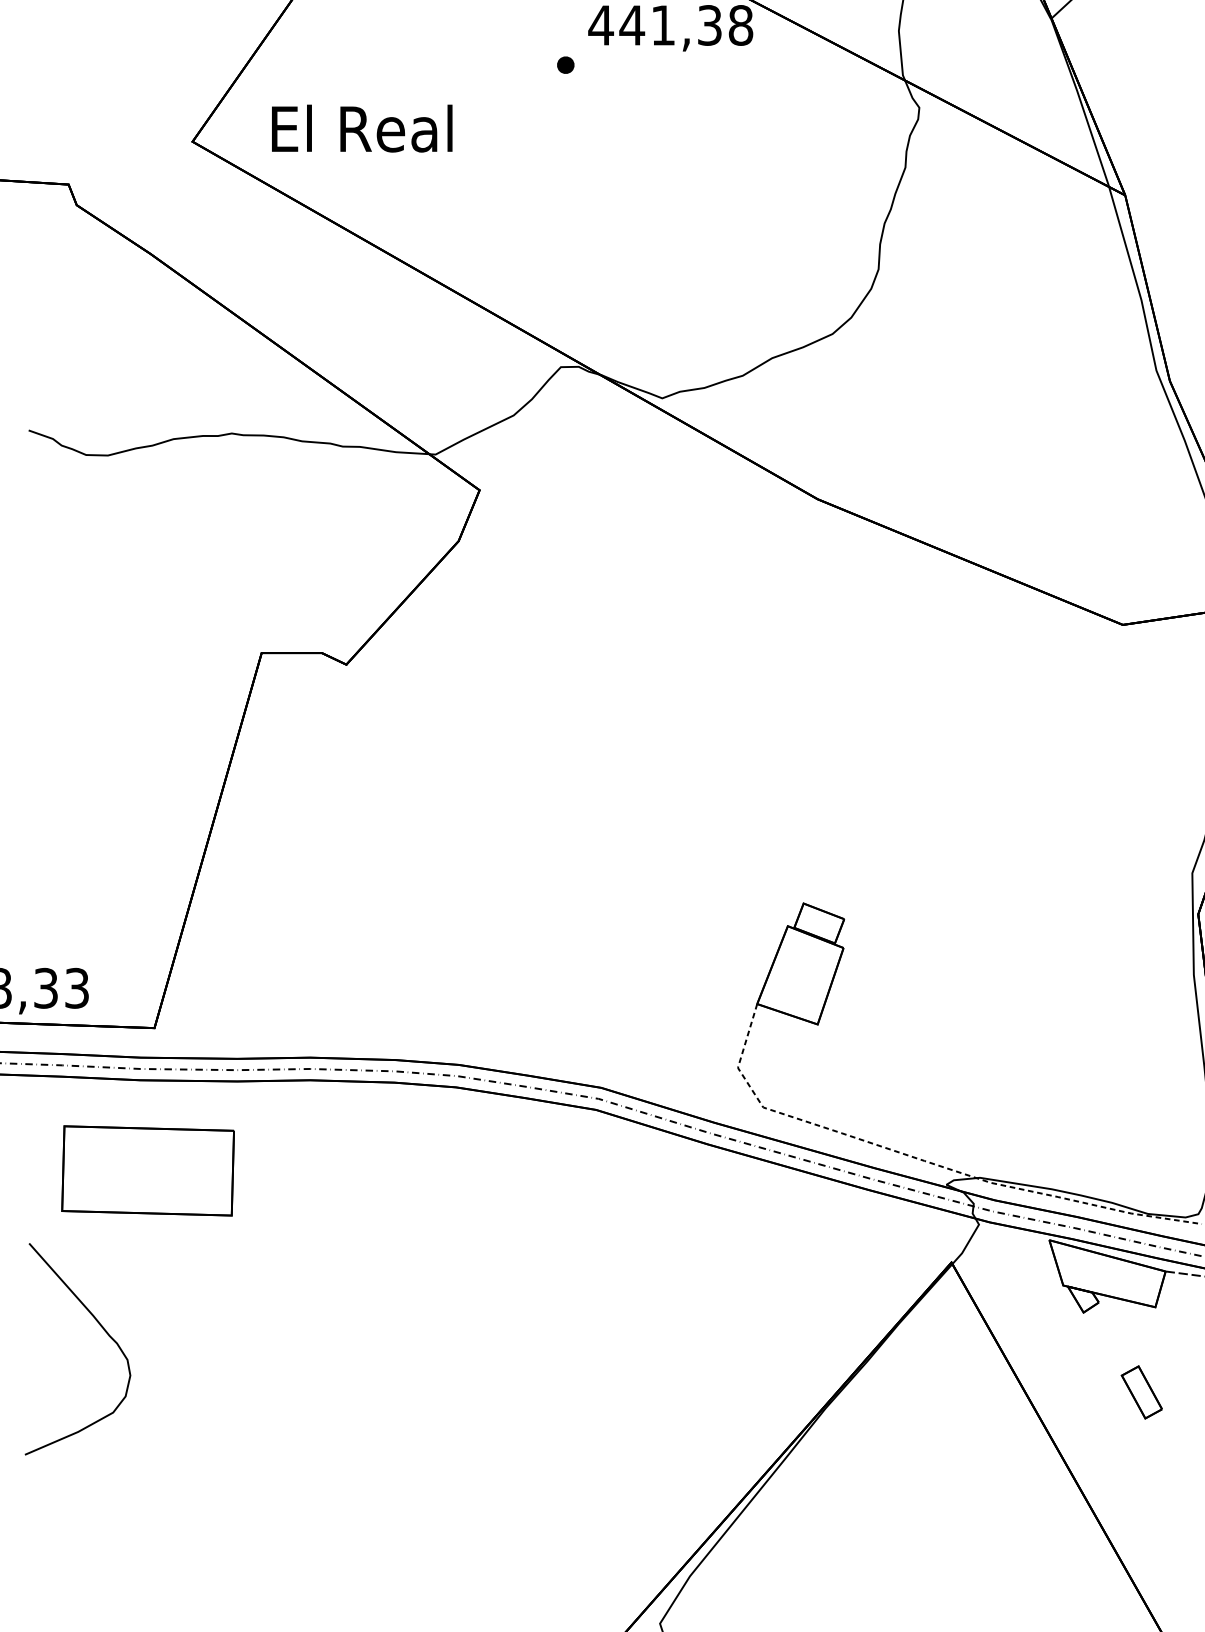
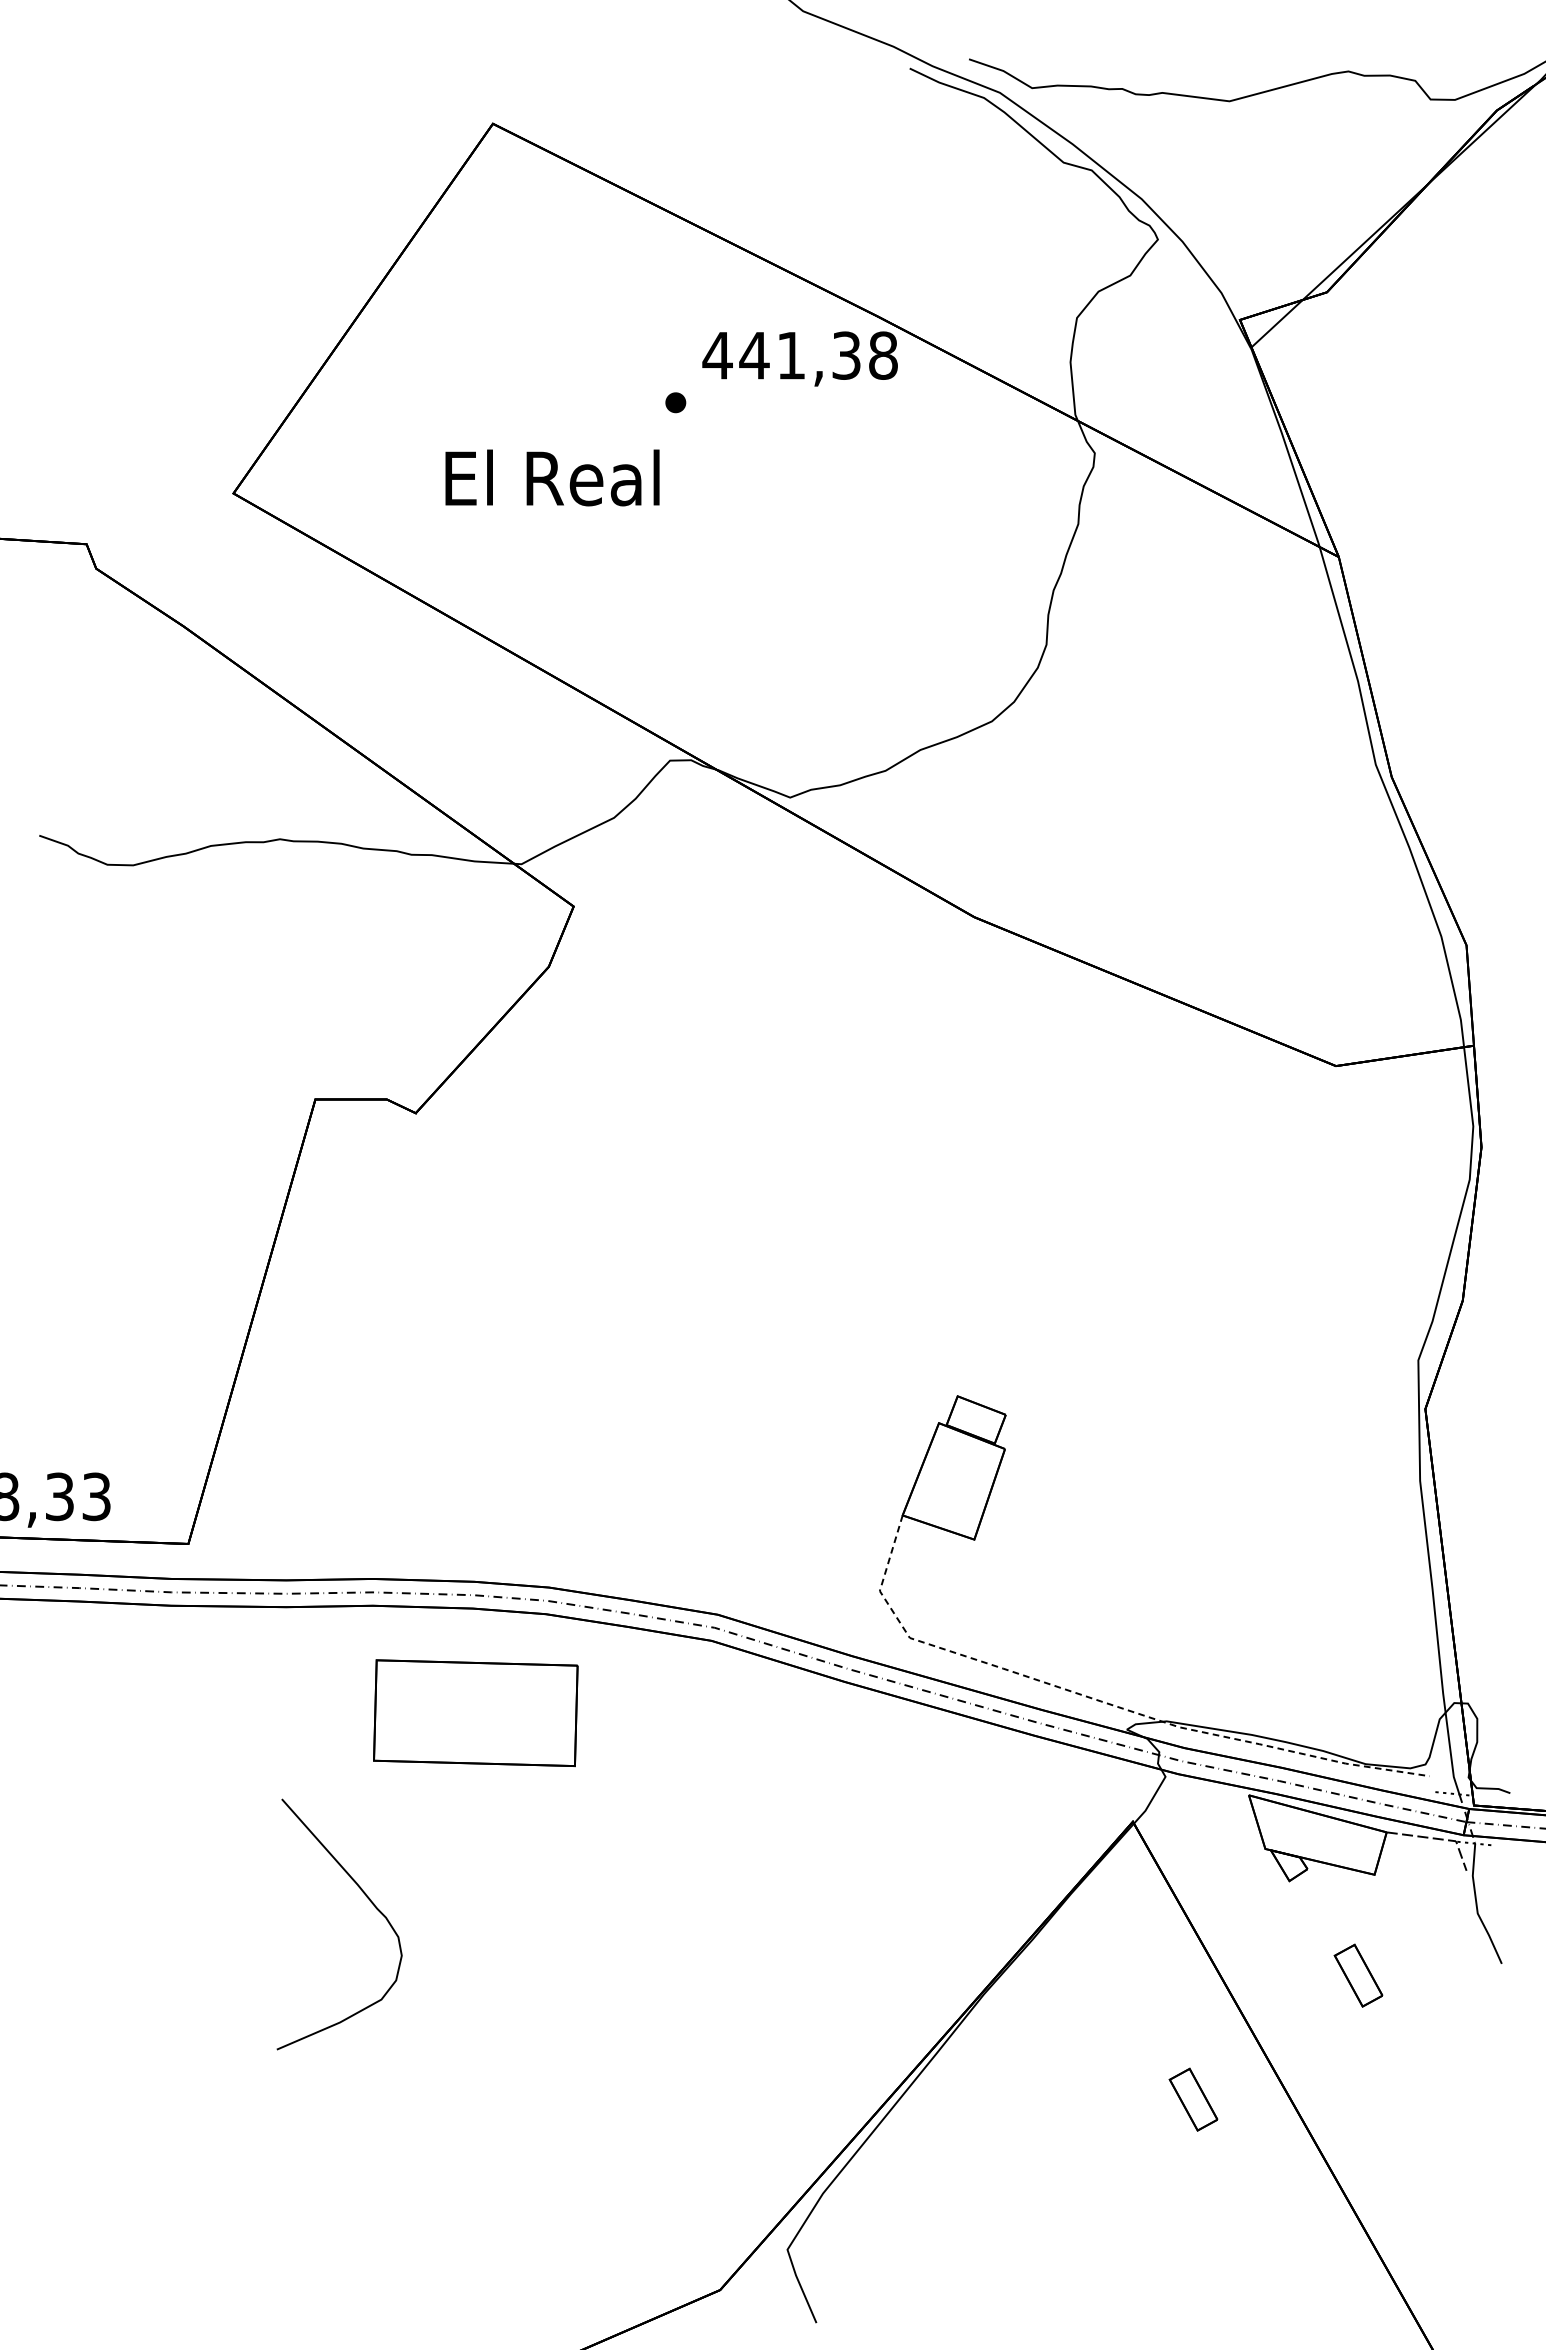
text: (362, 128) -> (552, 477), moved
part: (147, 1171) -> (475, 1713), moved
curve: (103, 1330) -> (370, 1902), moved
part: (1002, 1496) -> (1193, 2099), added

